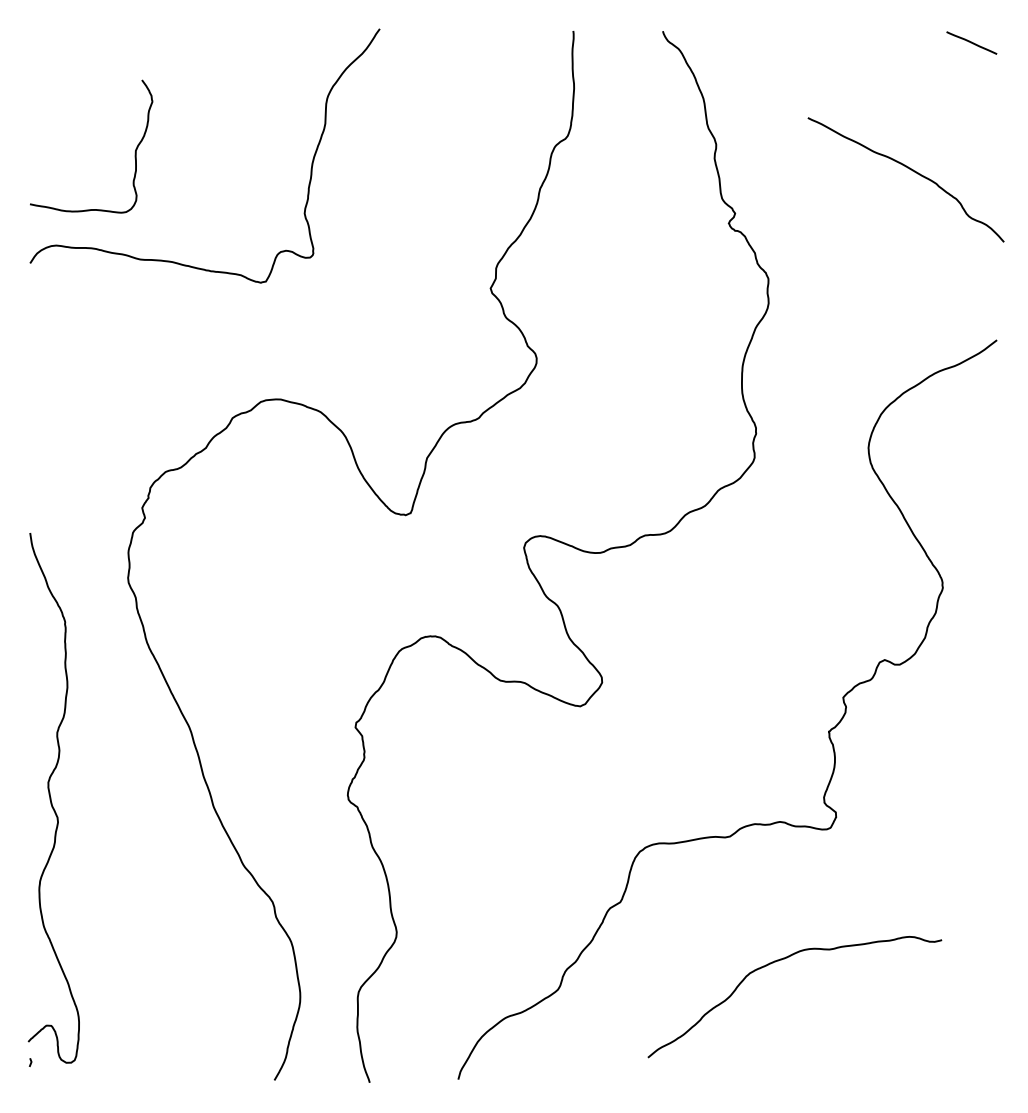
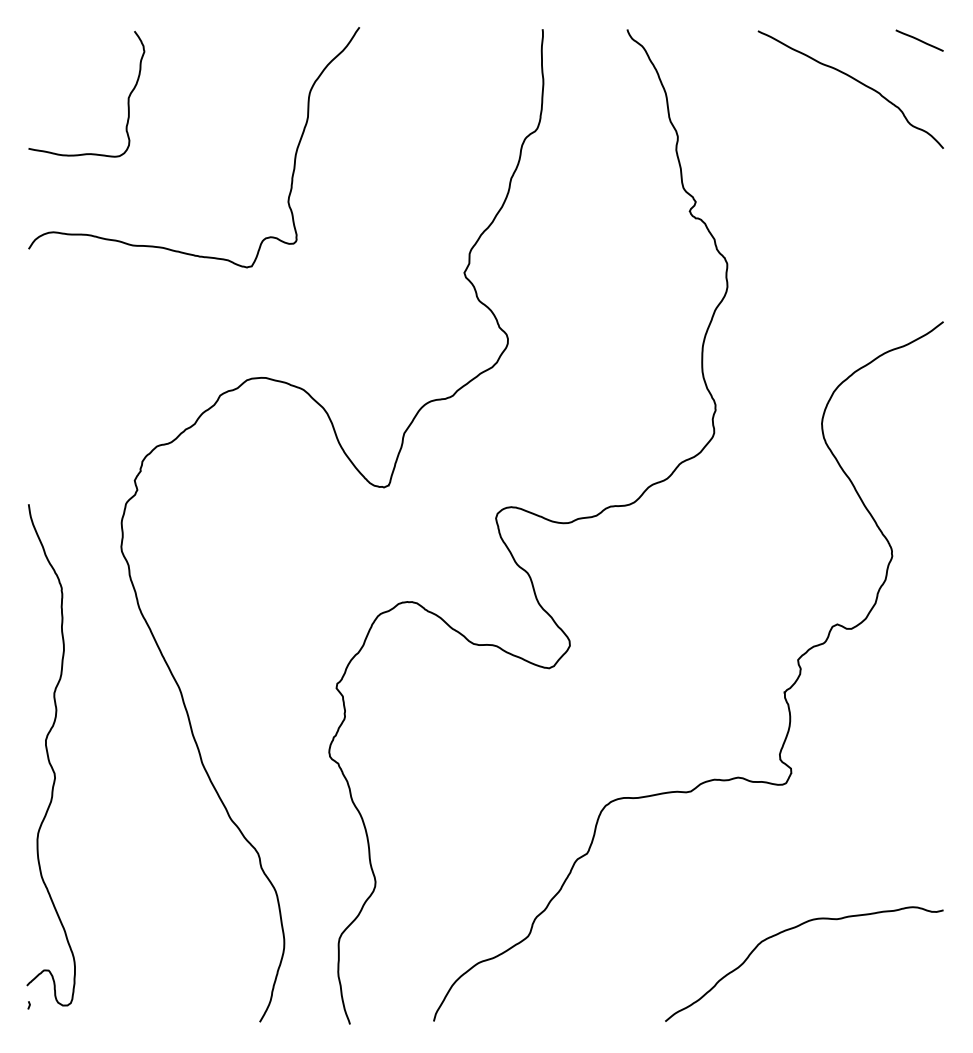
curve: (134, 152) -> (127, 99), moved
curve: (912, 171) -> (856, 81), moved
curve: (781, 960) -> (791, 929), moved

